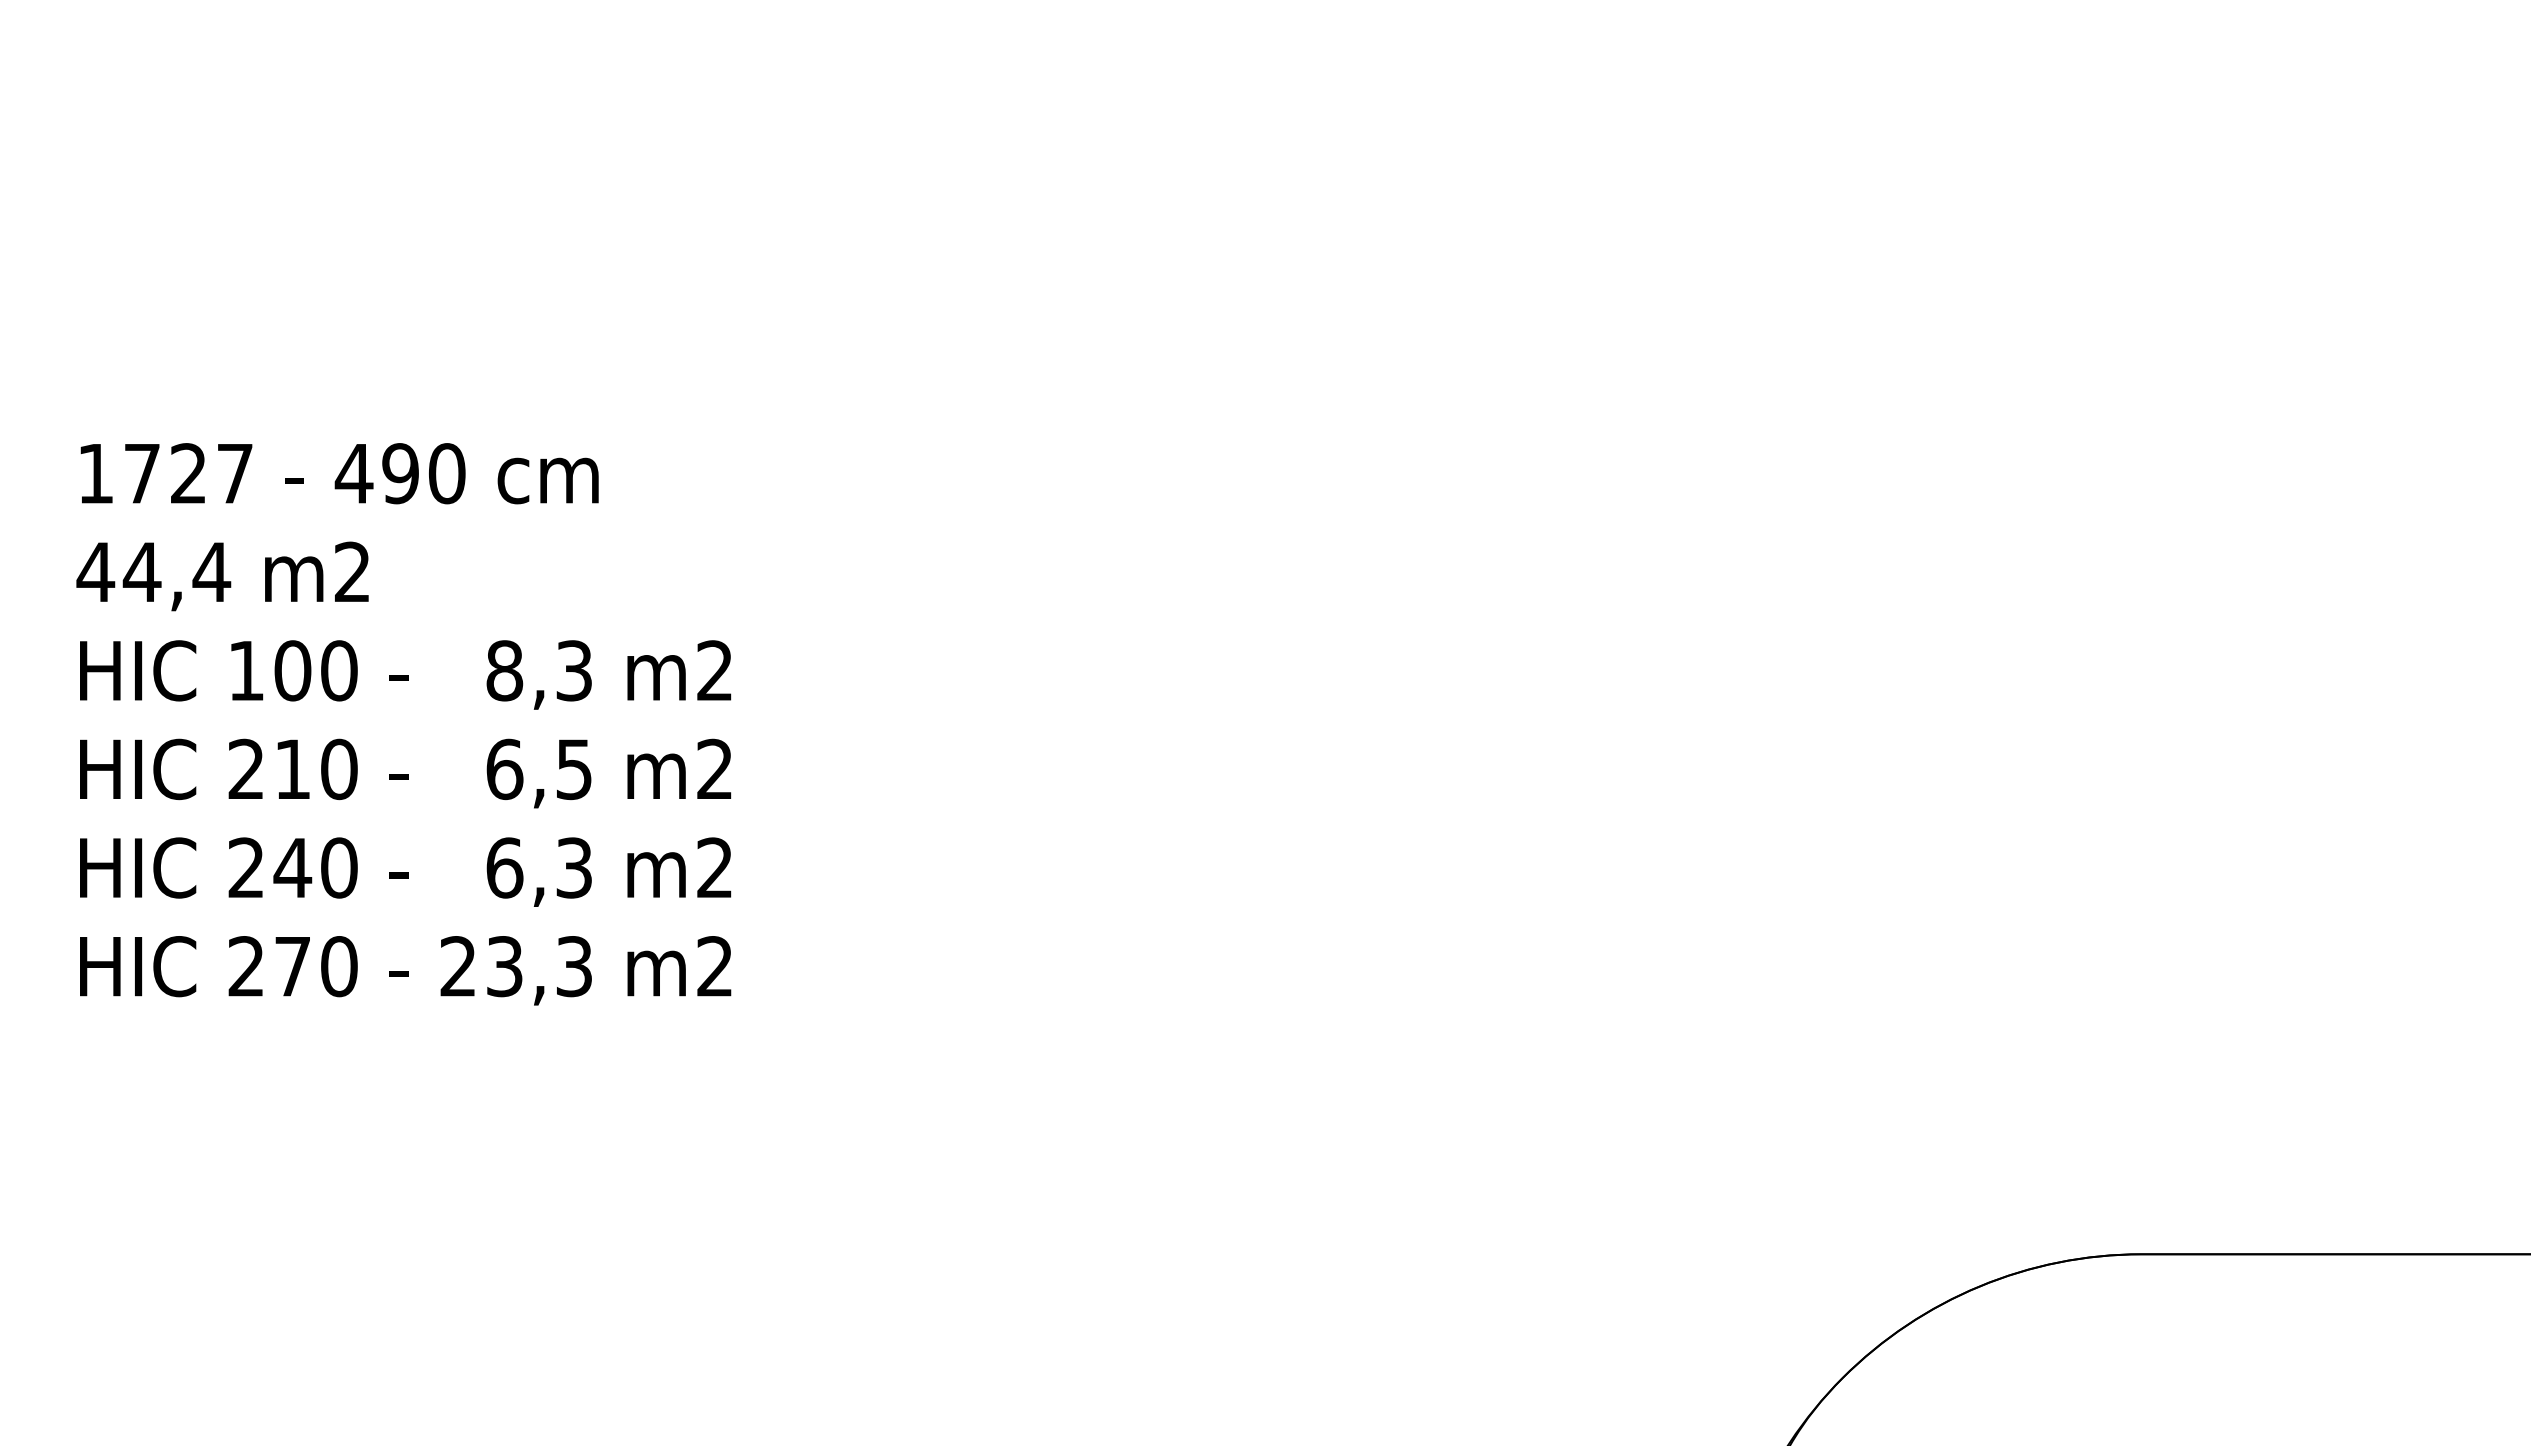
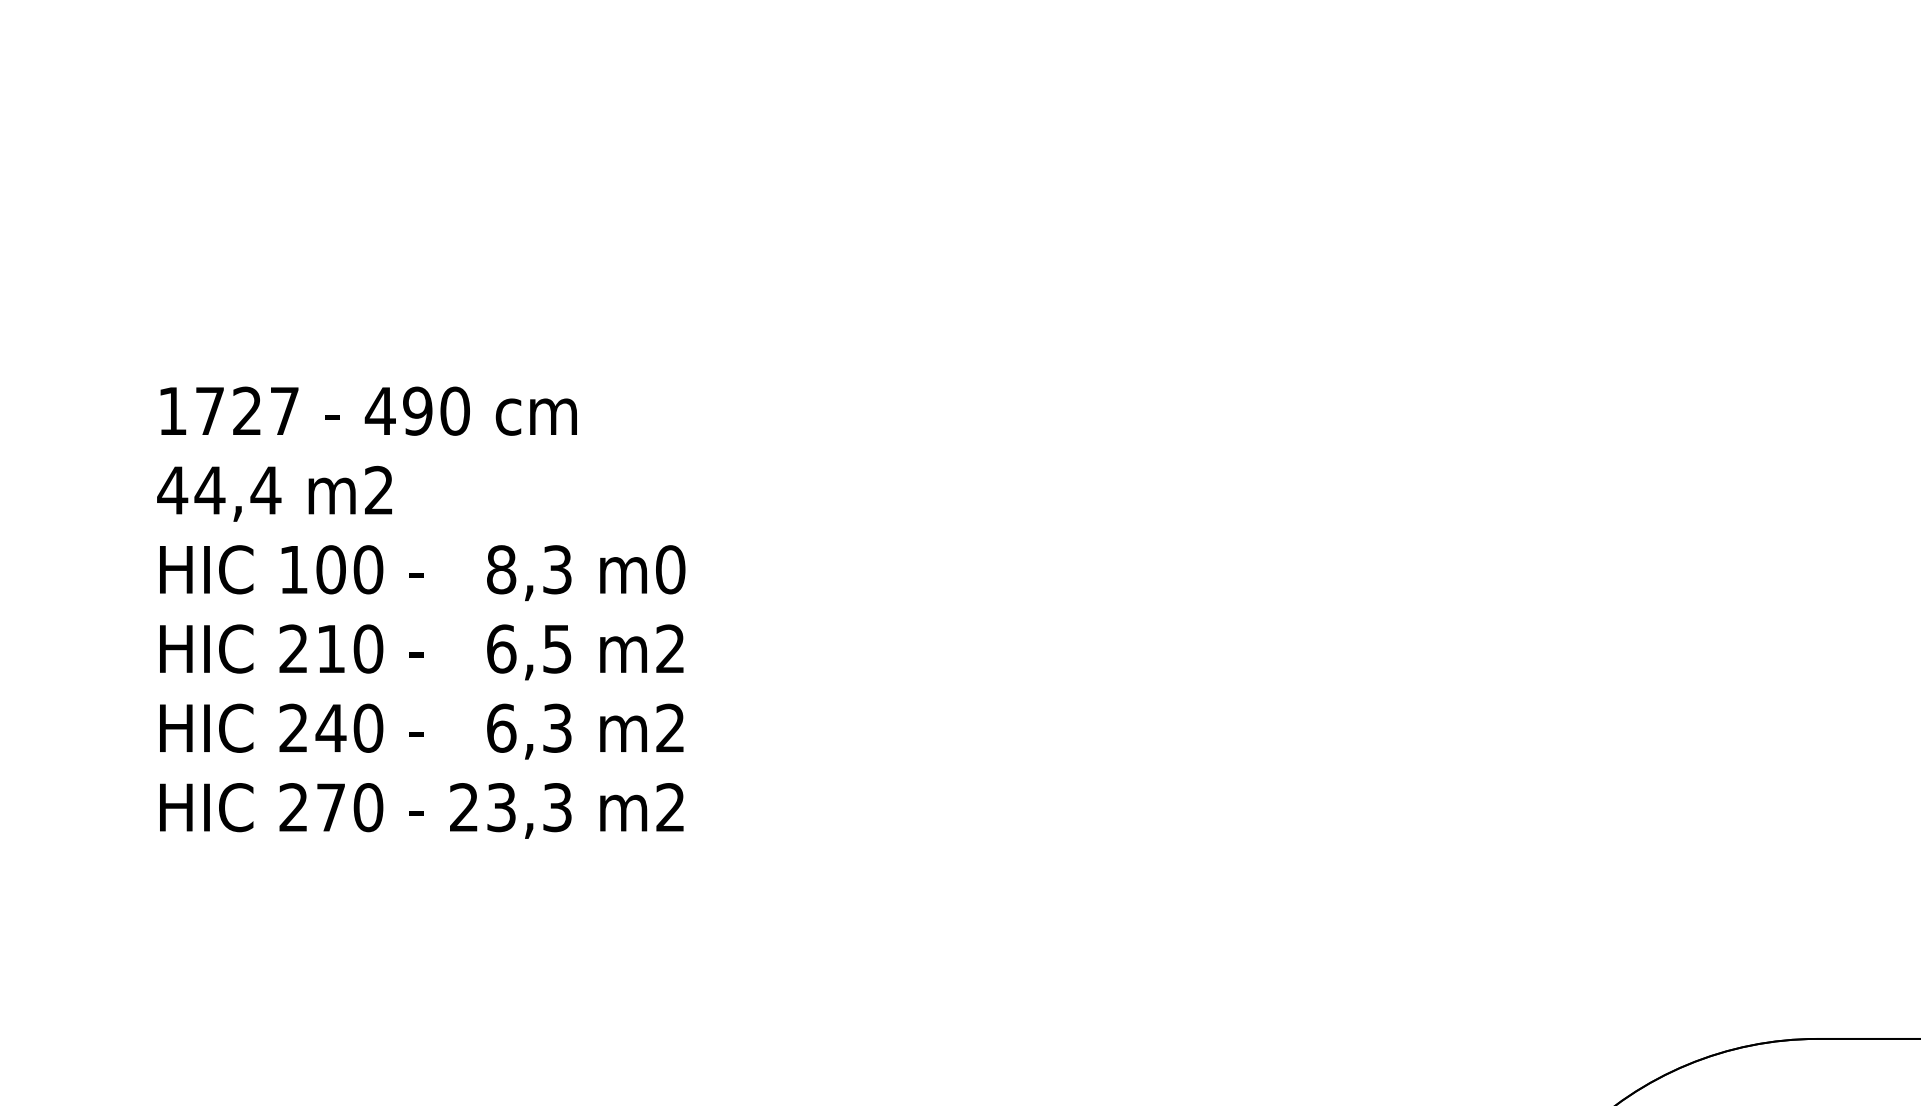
text: (714, 670) -> (670, 569), m2 -> m0

